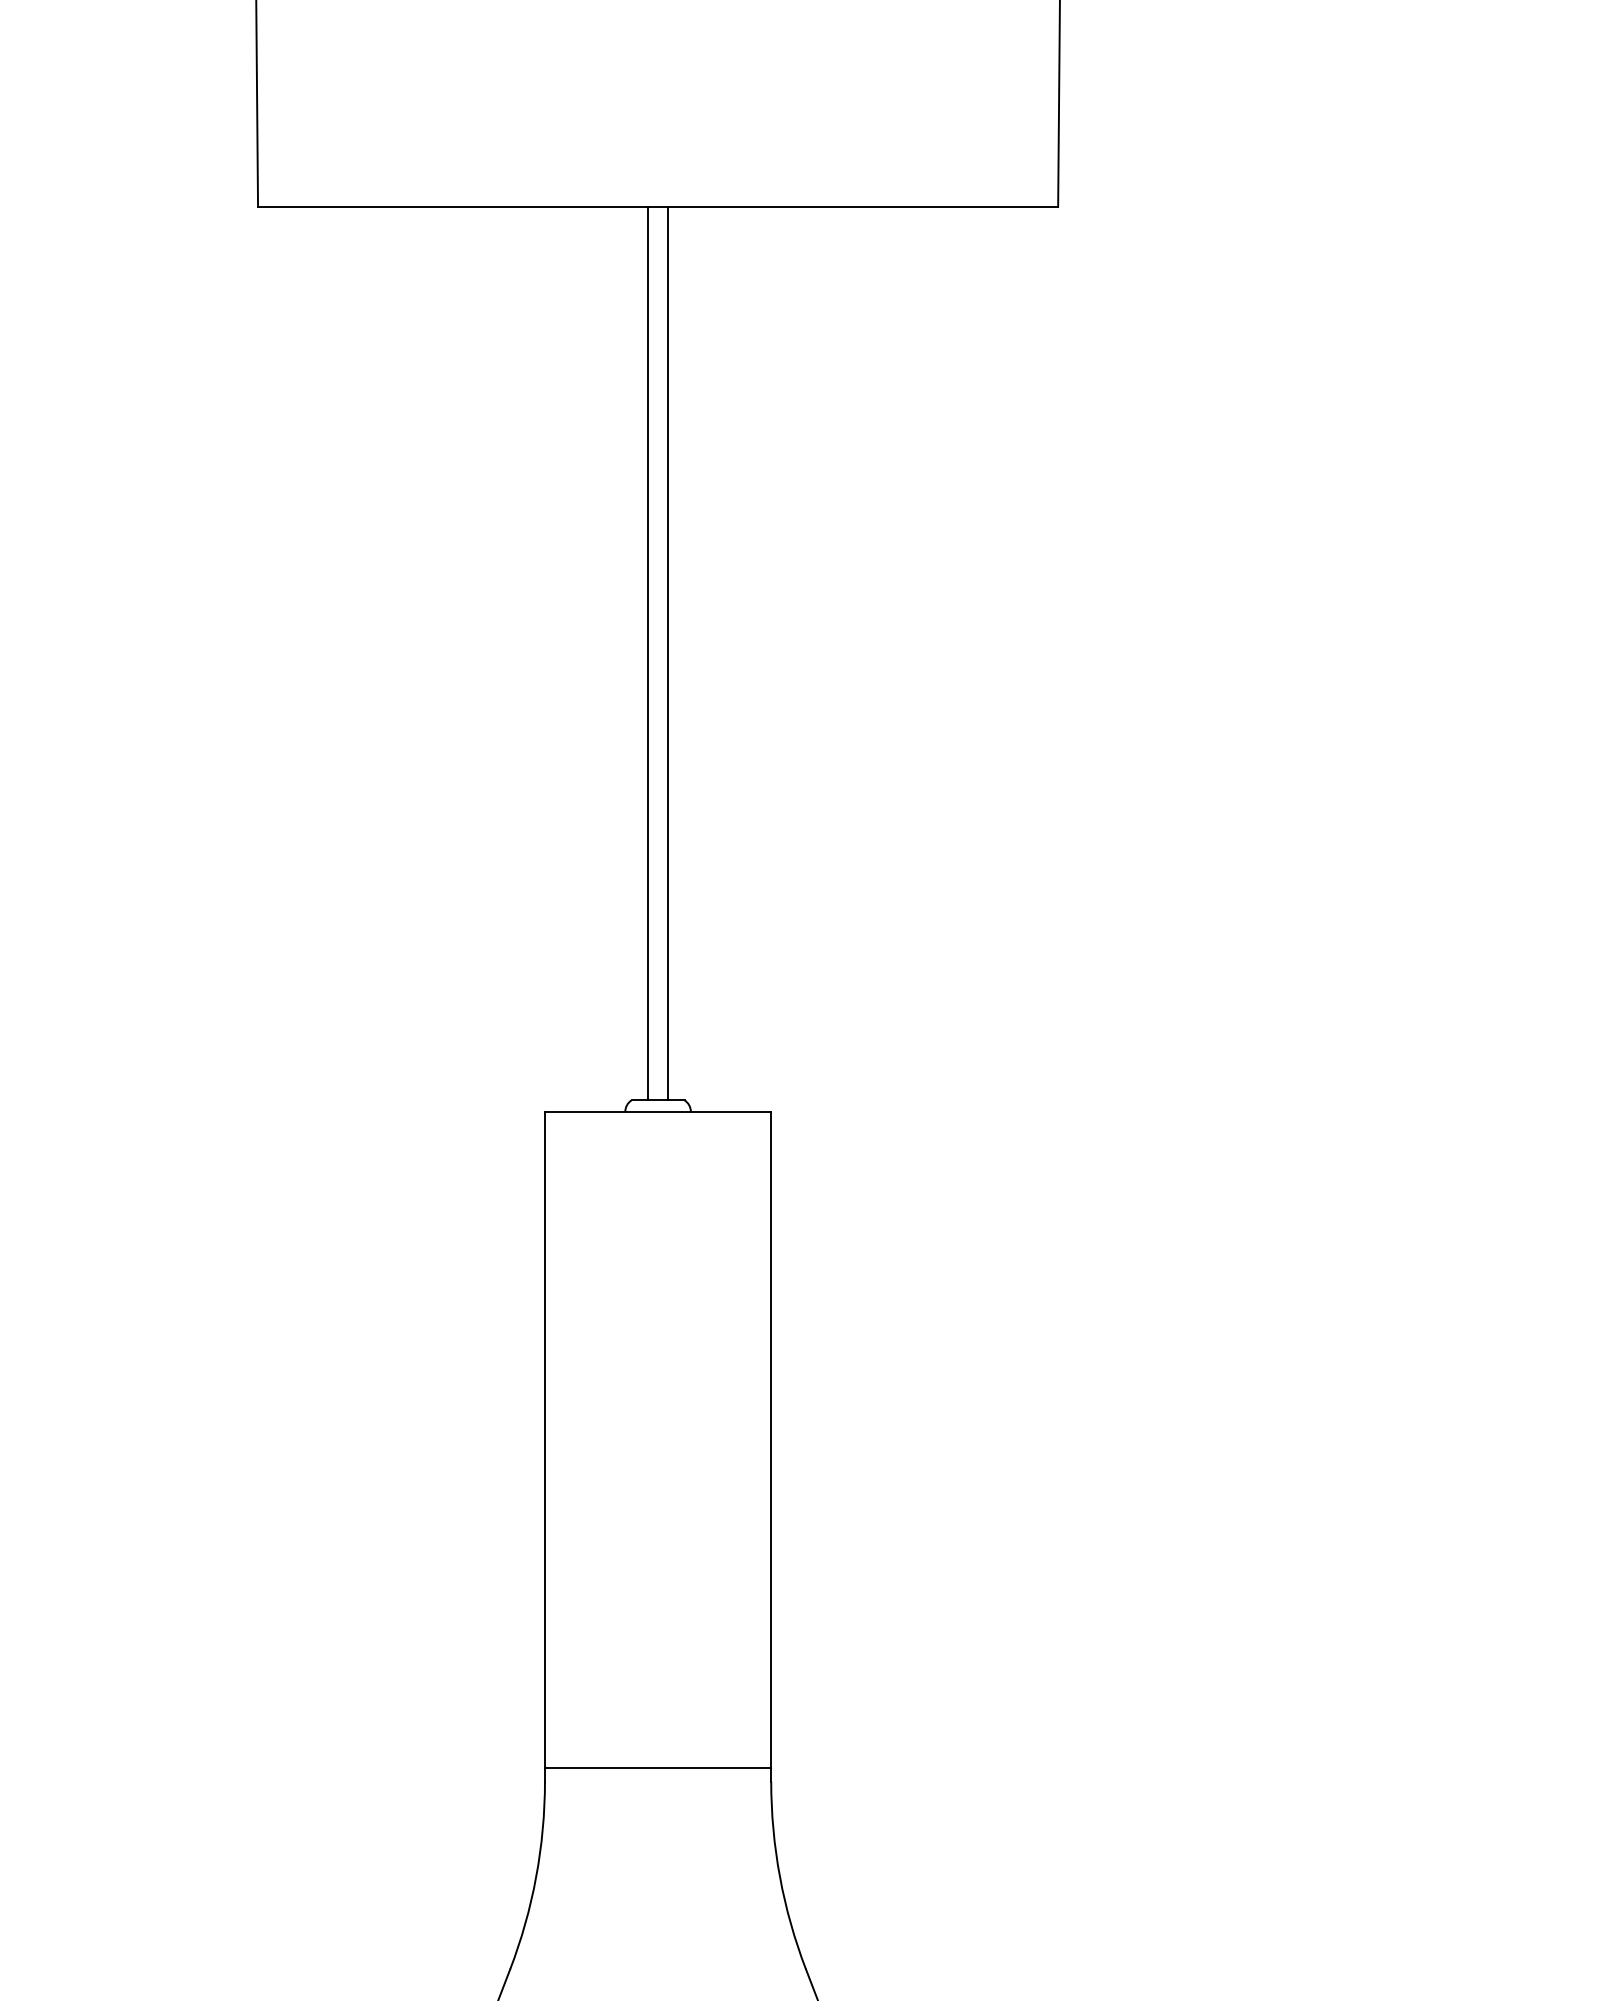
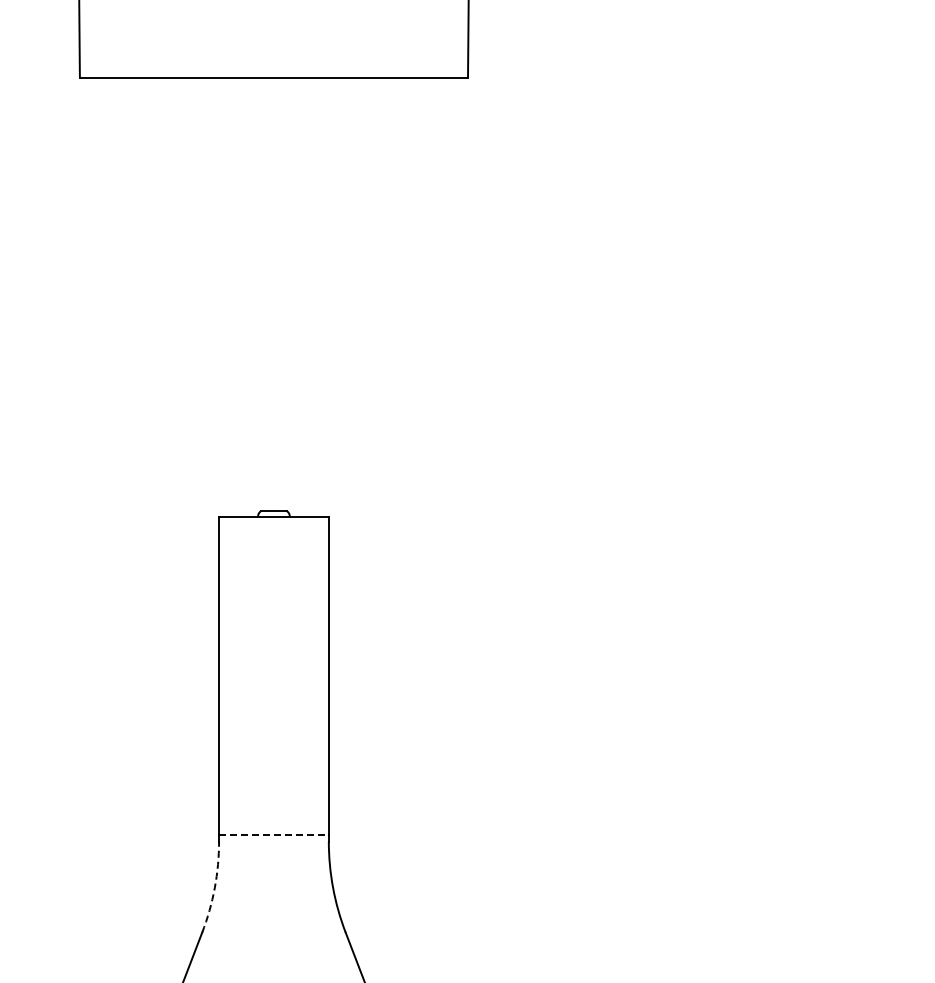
line: (648, 653) -> (269, 294), removed
line: (667, 653) -> (278, 294), removed
line: (657, 1767) -> (273, 834), solid -> dashed
arc: (535, 1876) -> (214, 887), solid -> dashed

